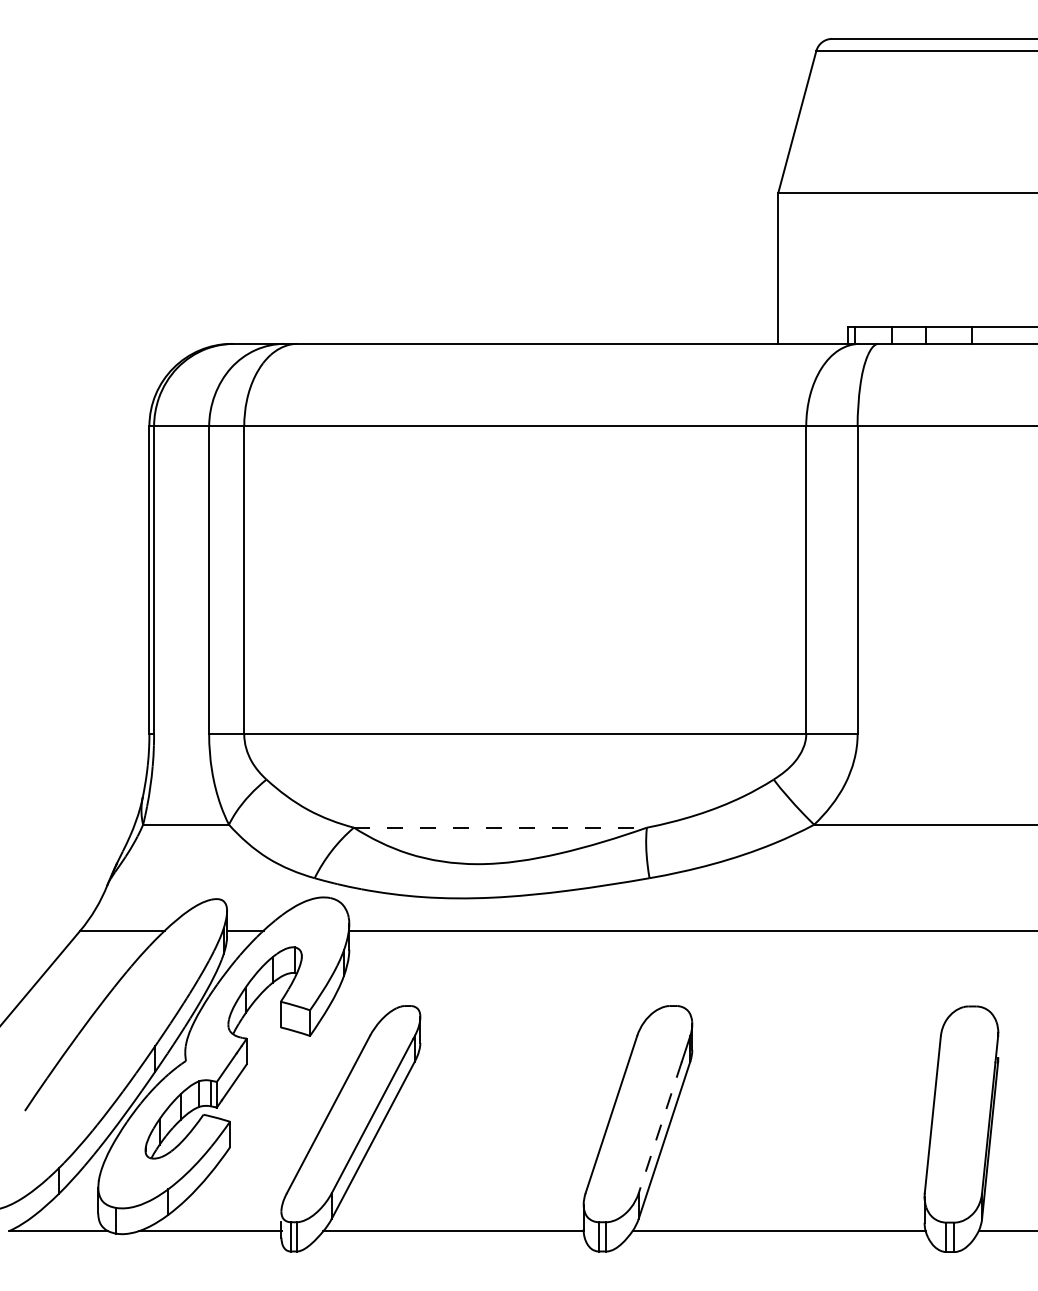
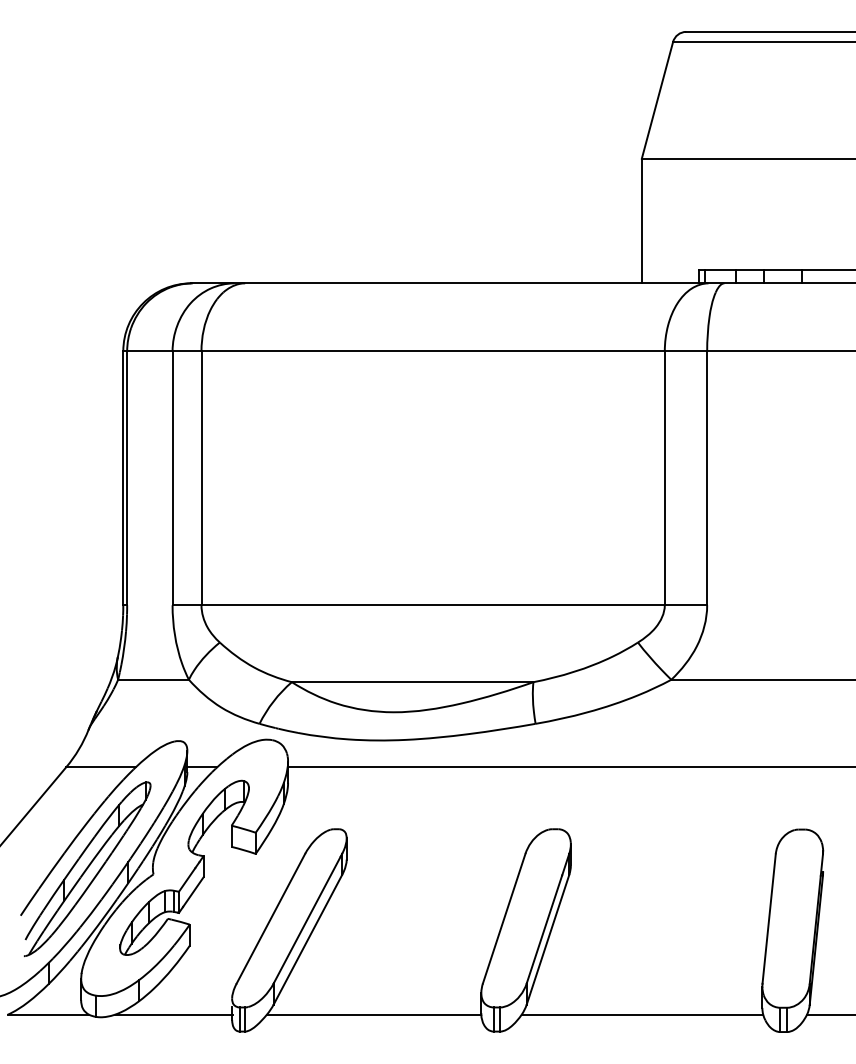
line: (500, 828) -> (412, 682), dashed -> solid
part: (105, 1054) -> (87, 869), added
line: (660, 1127) -> (544, 929), dashed -> solid

